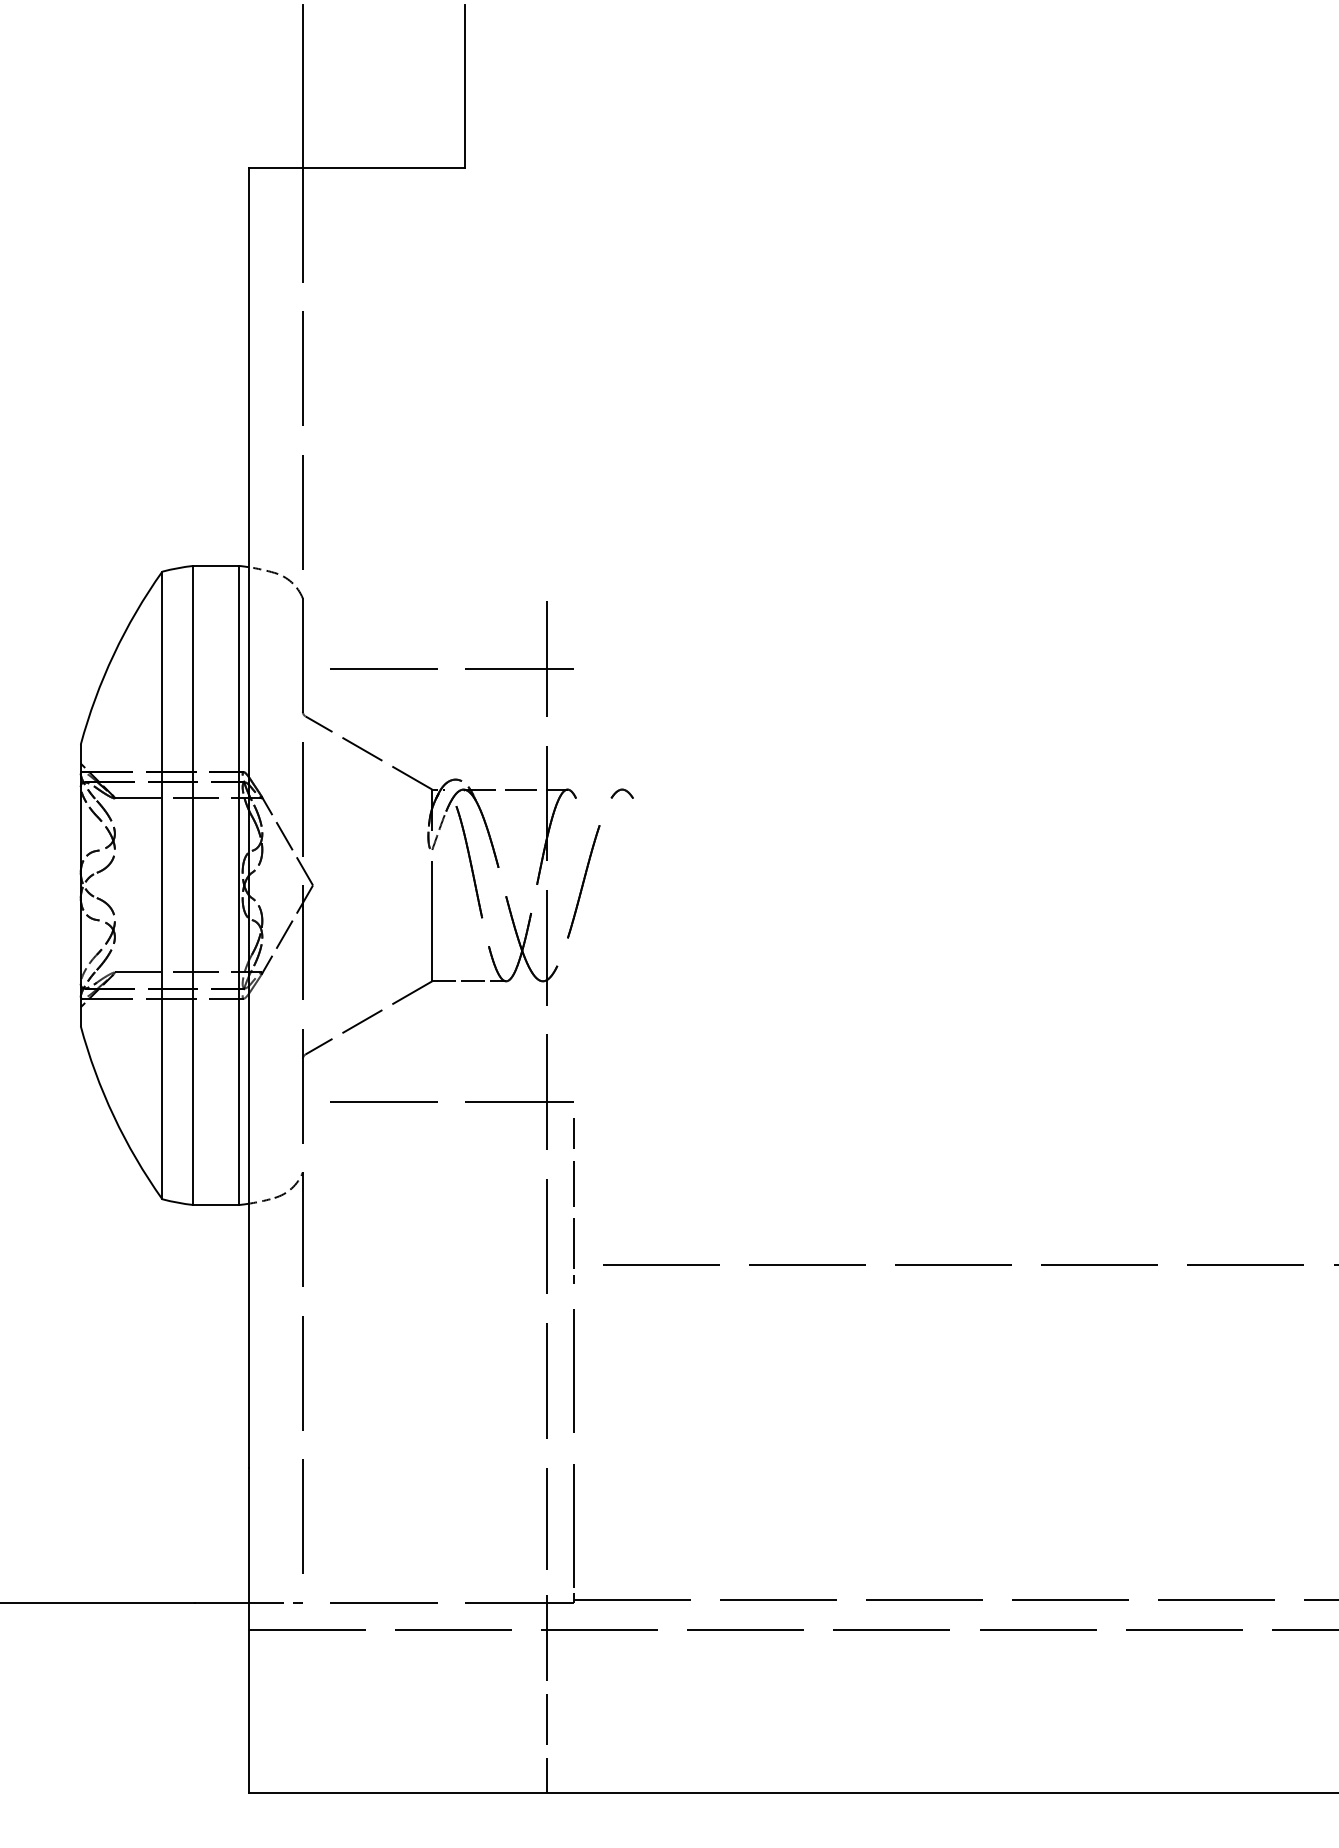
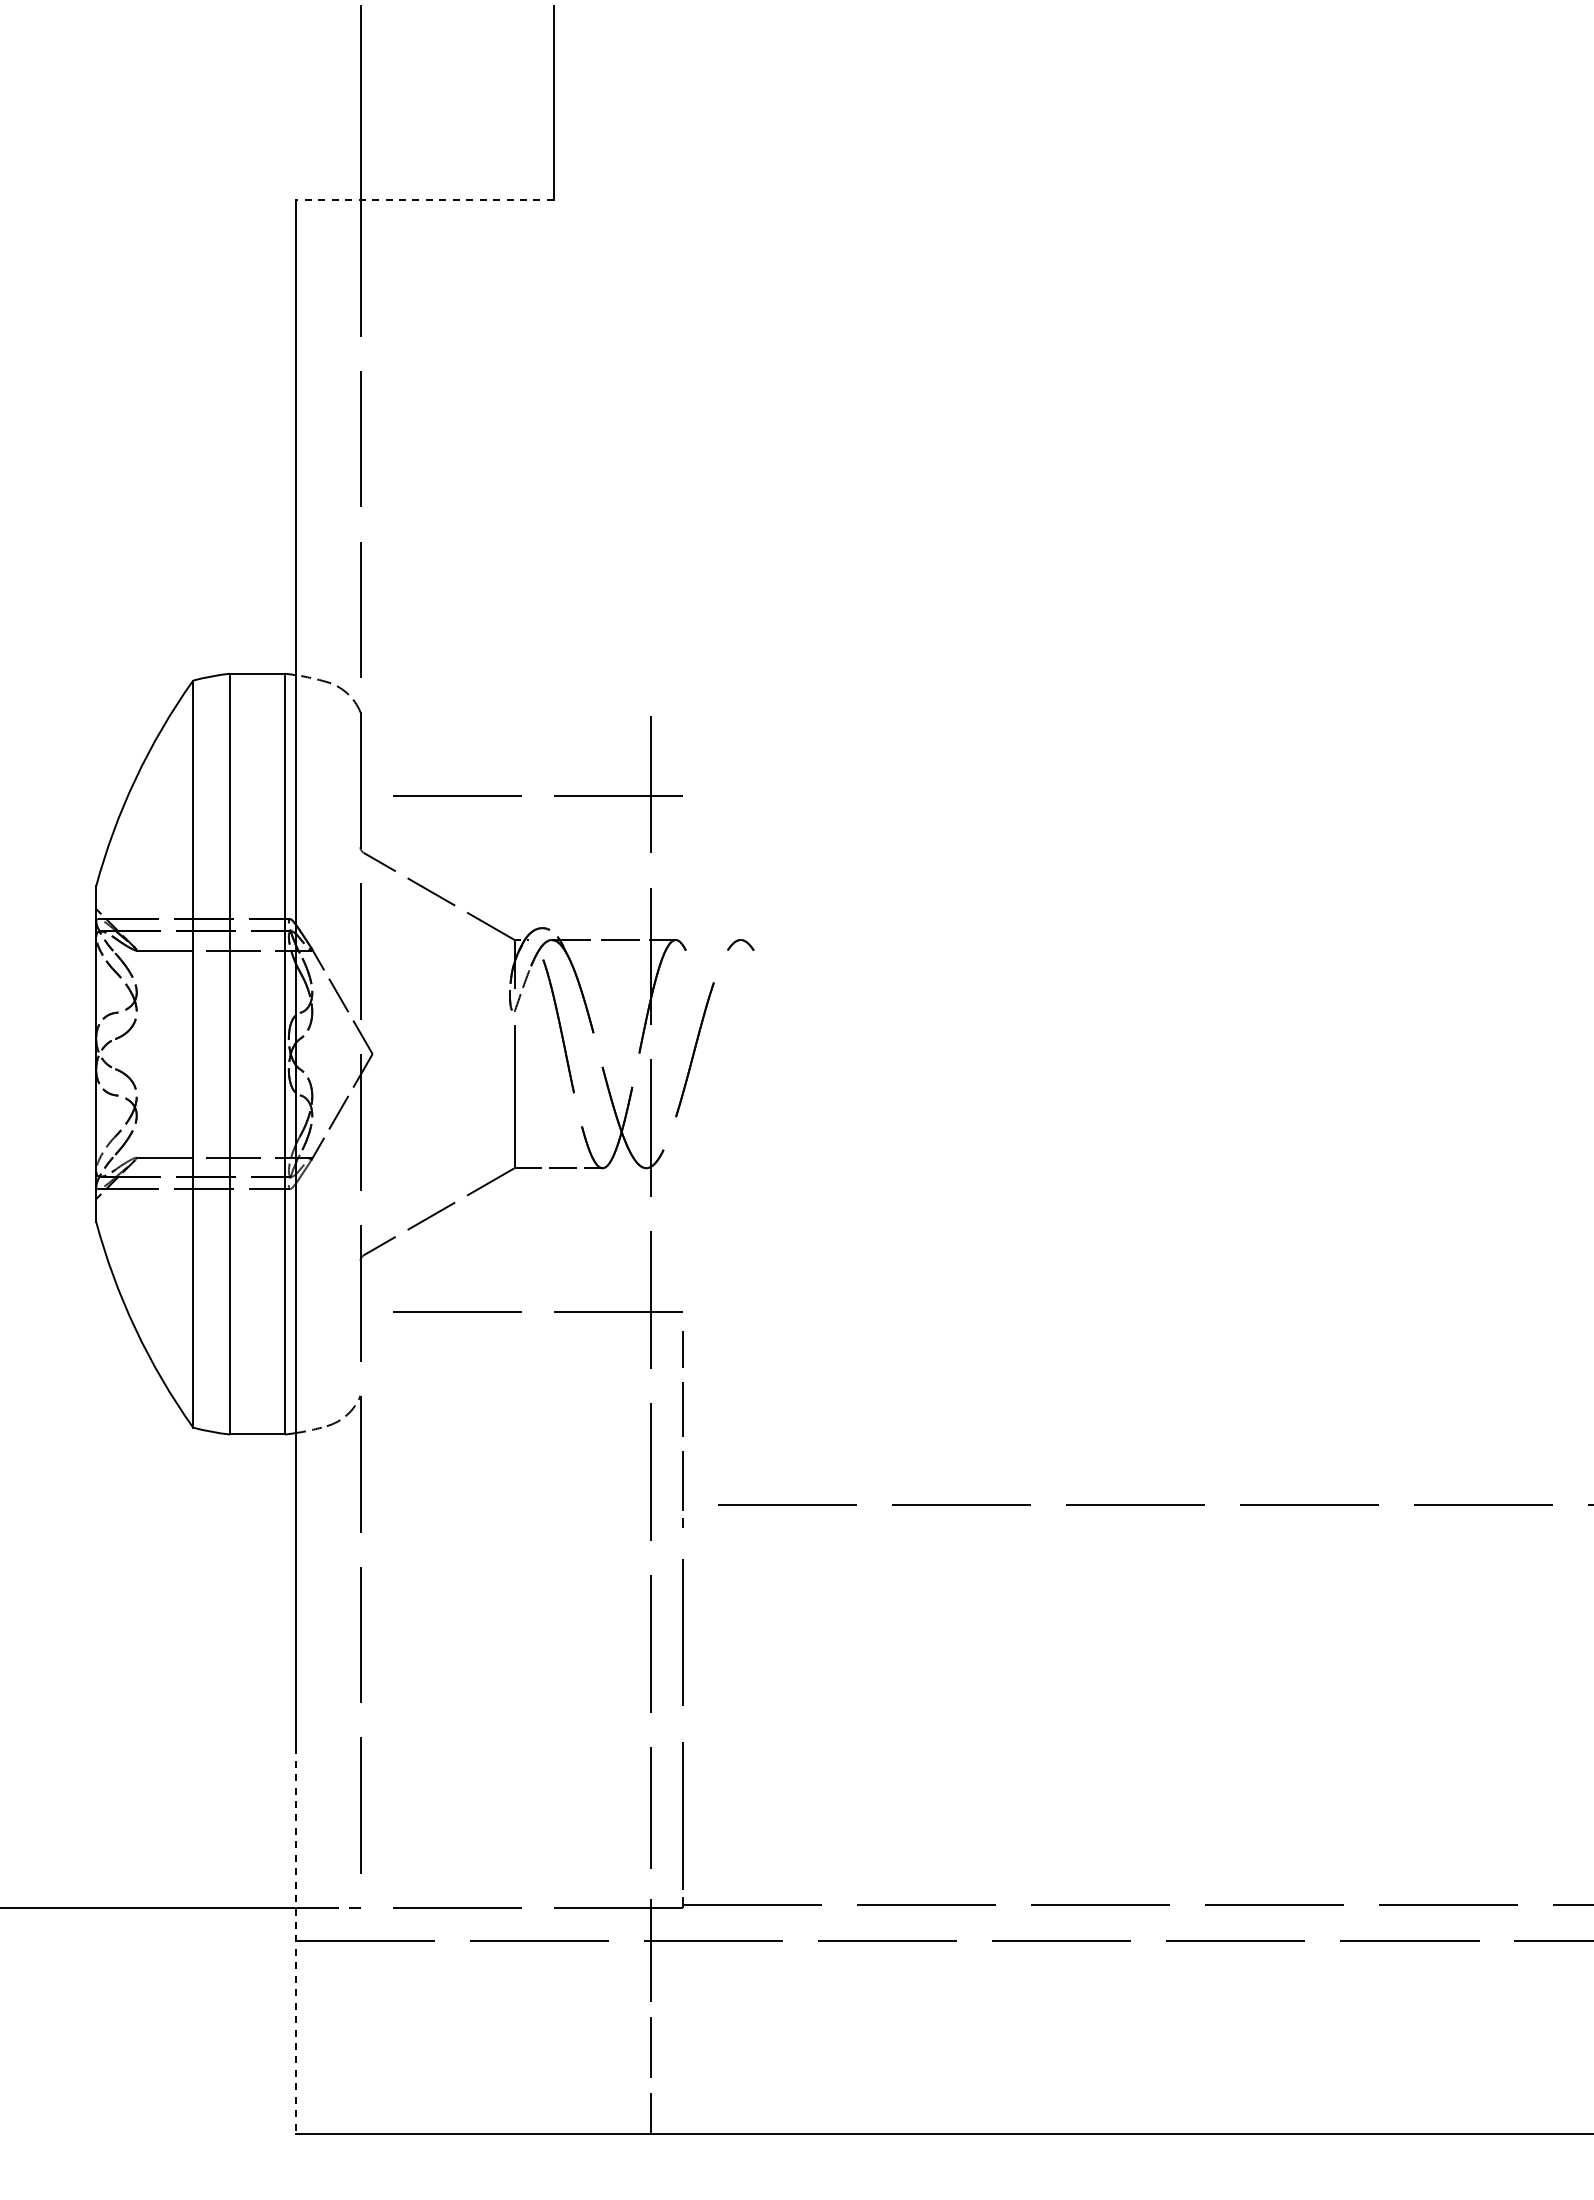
line: (356, 167) -> (424, 199), solid -> dashed
line: (249, 1630) -> (296, 1941), solid -> dashed

